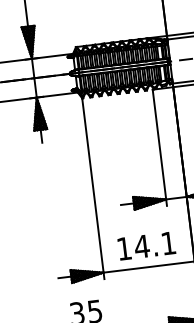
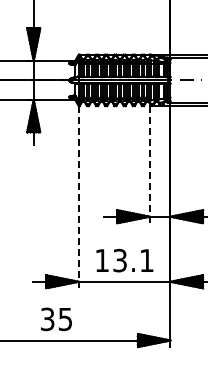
line: (159, 147) -> (149, 164), solid -> dashed
line: (93, 189) -> (78, 197), solid -> dashed
text: (141, 246) -> (119, 260), 14.1 -> 13.1

